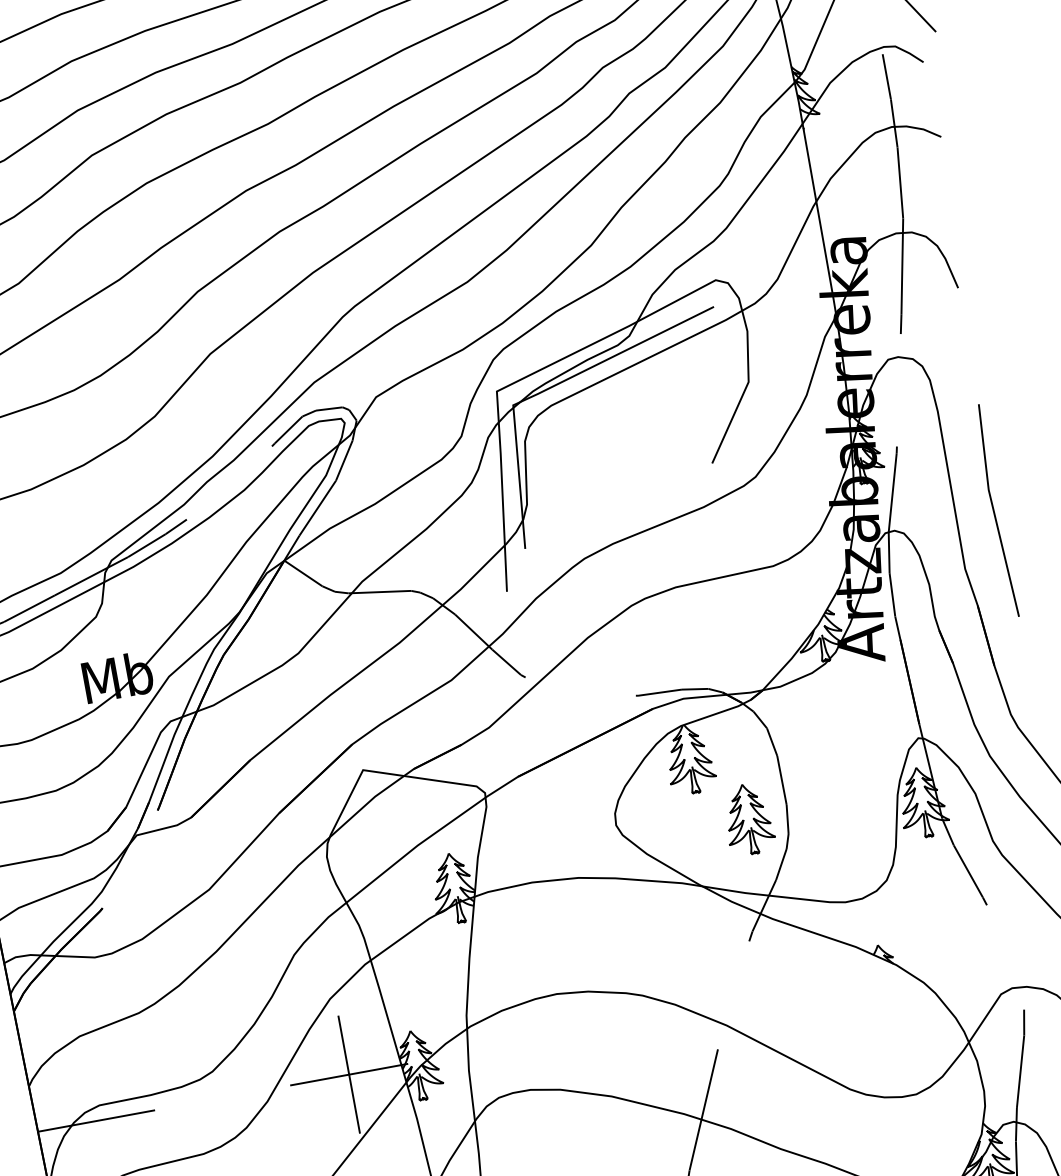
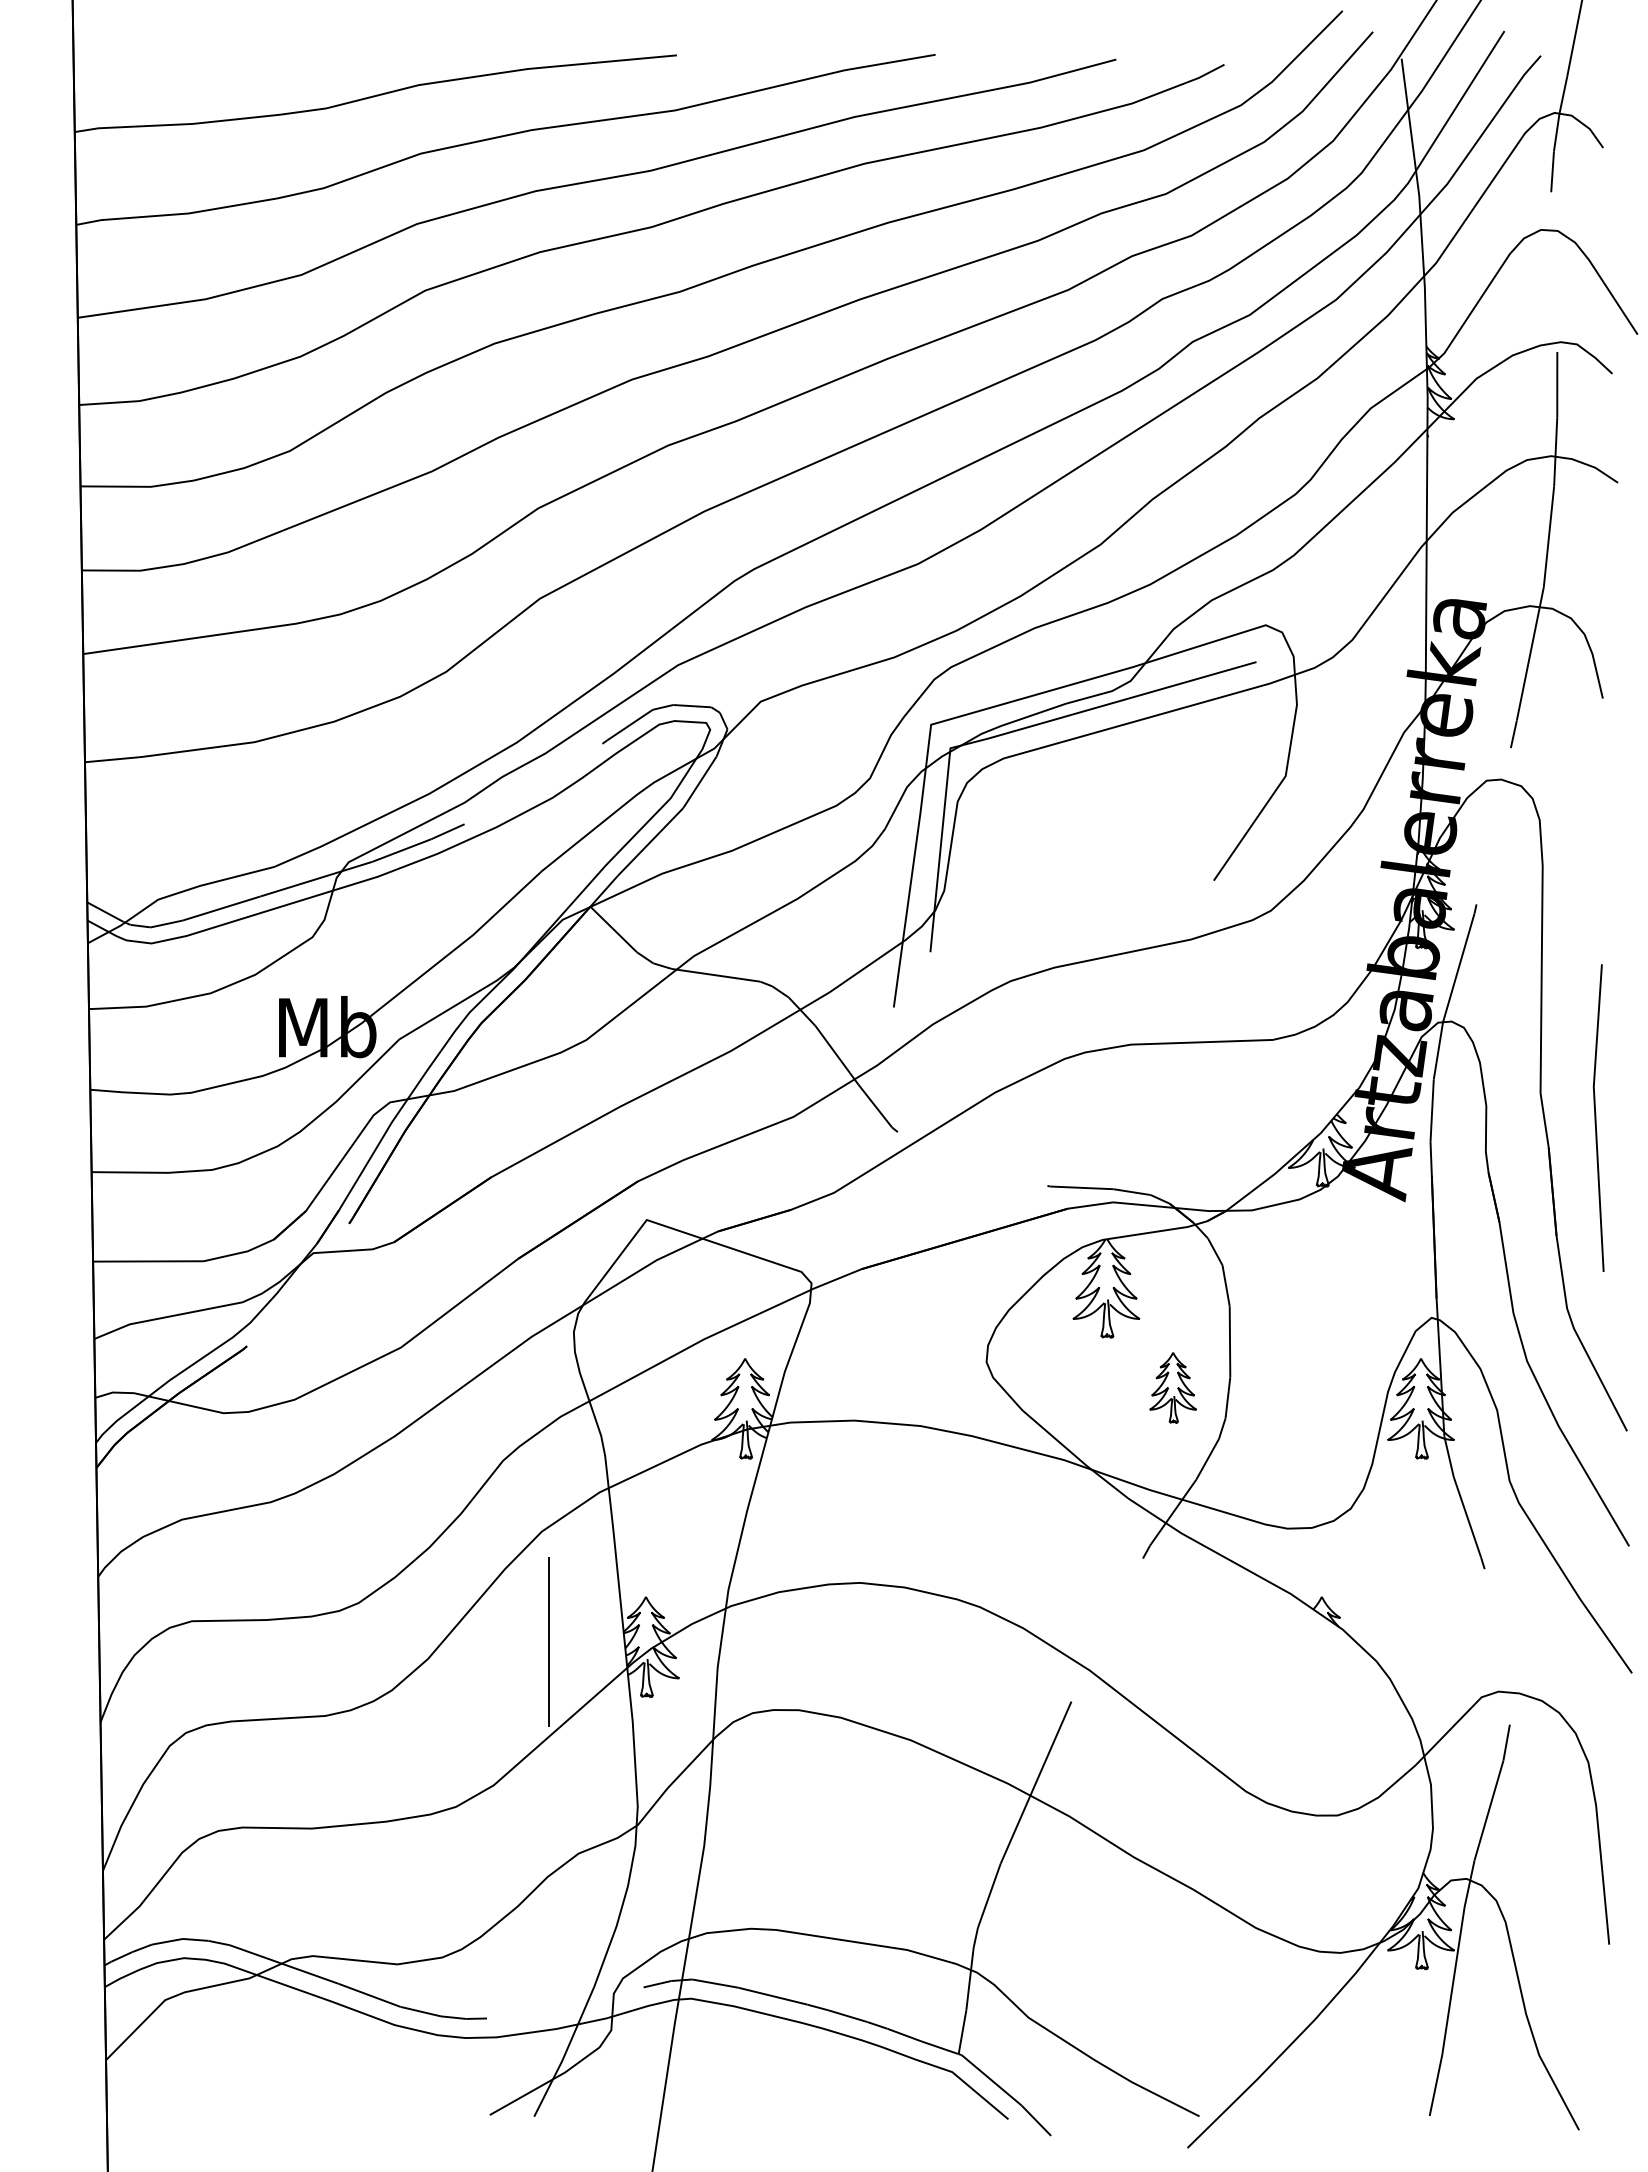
line: (994, 510) -> (1596, 1117), moved
part: (747, 819) -> (1172, 1387), size x0.7
line: (349, 1074) -> (549, 1642), removed
line: (96, 1121) -> (183, 1642), removed

